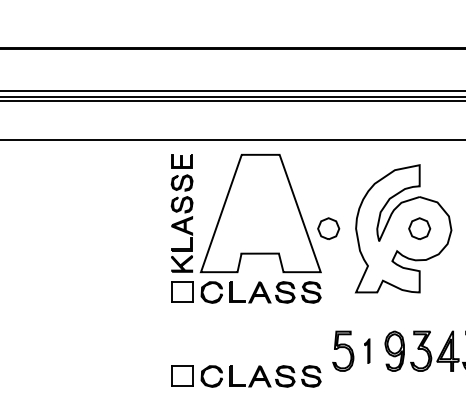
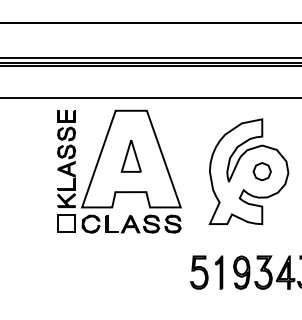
curve: (256, 208) -> (127, 154), added
part: (328, 228) -> (187, 171), removed
part: (366, 350) -> (218, 271), size x1.67
part: (246, 376) -> (119, 293), removed

